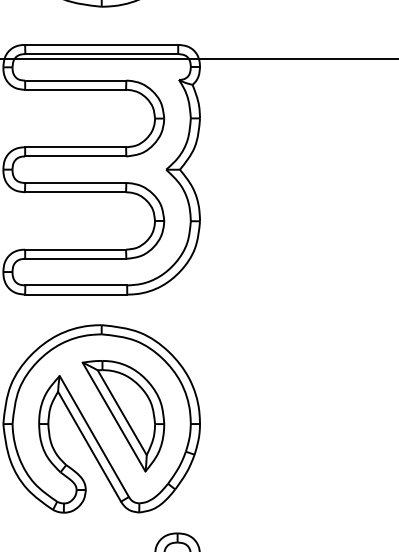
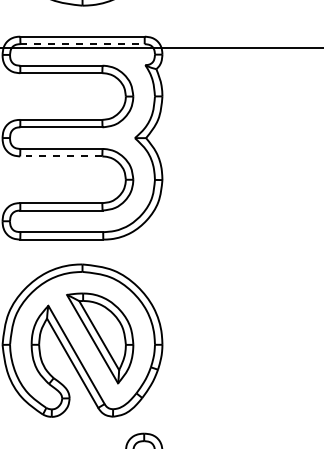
line: (102, 54) -> (83, 44), solid -> dashed
line: (75, 192) -> (61, 156), solid -> dashed

